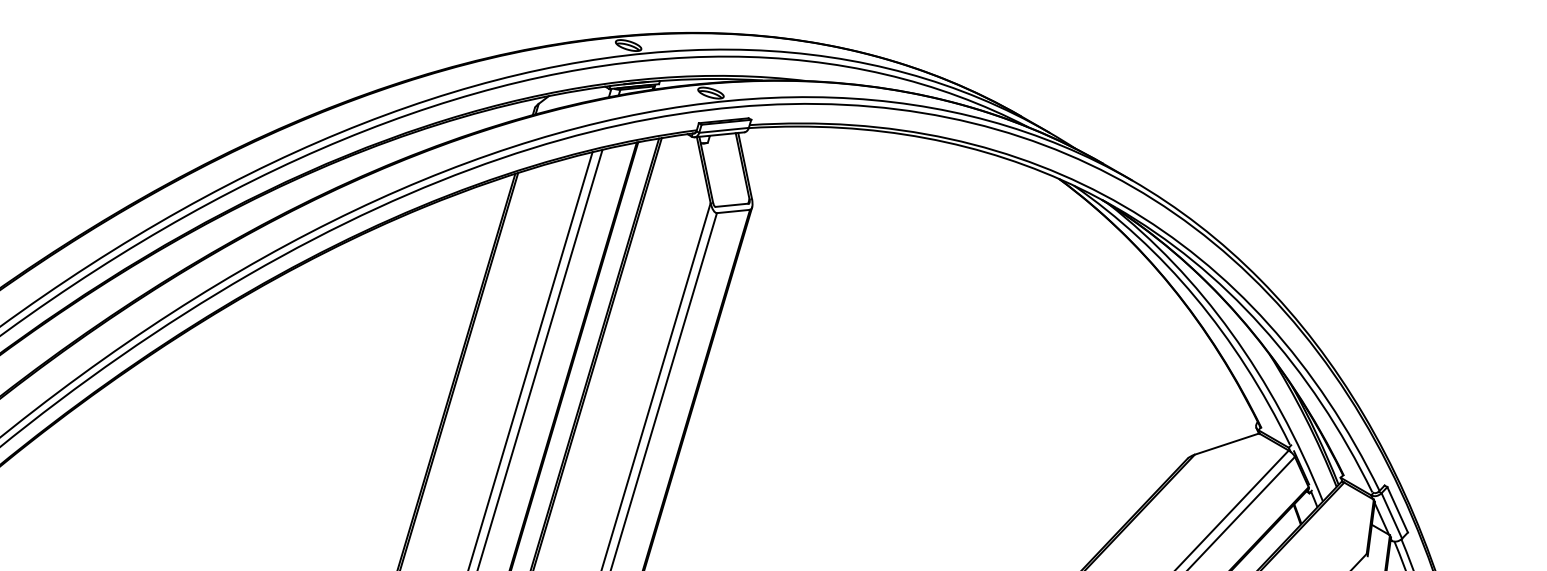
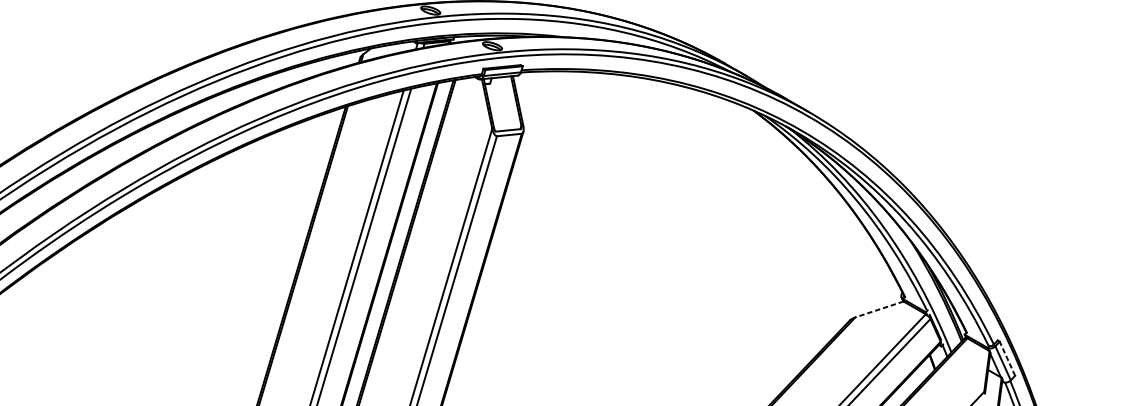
line: (1227, 444) -> (879, 309), solid -> dashed
line: (1397, 509) -> (1007, 358), solid -> dashed

